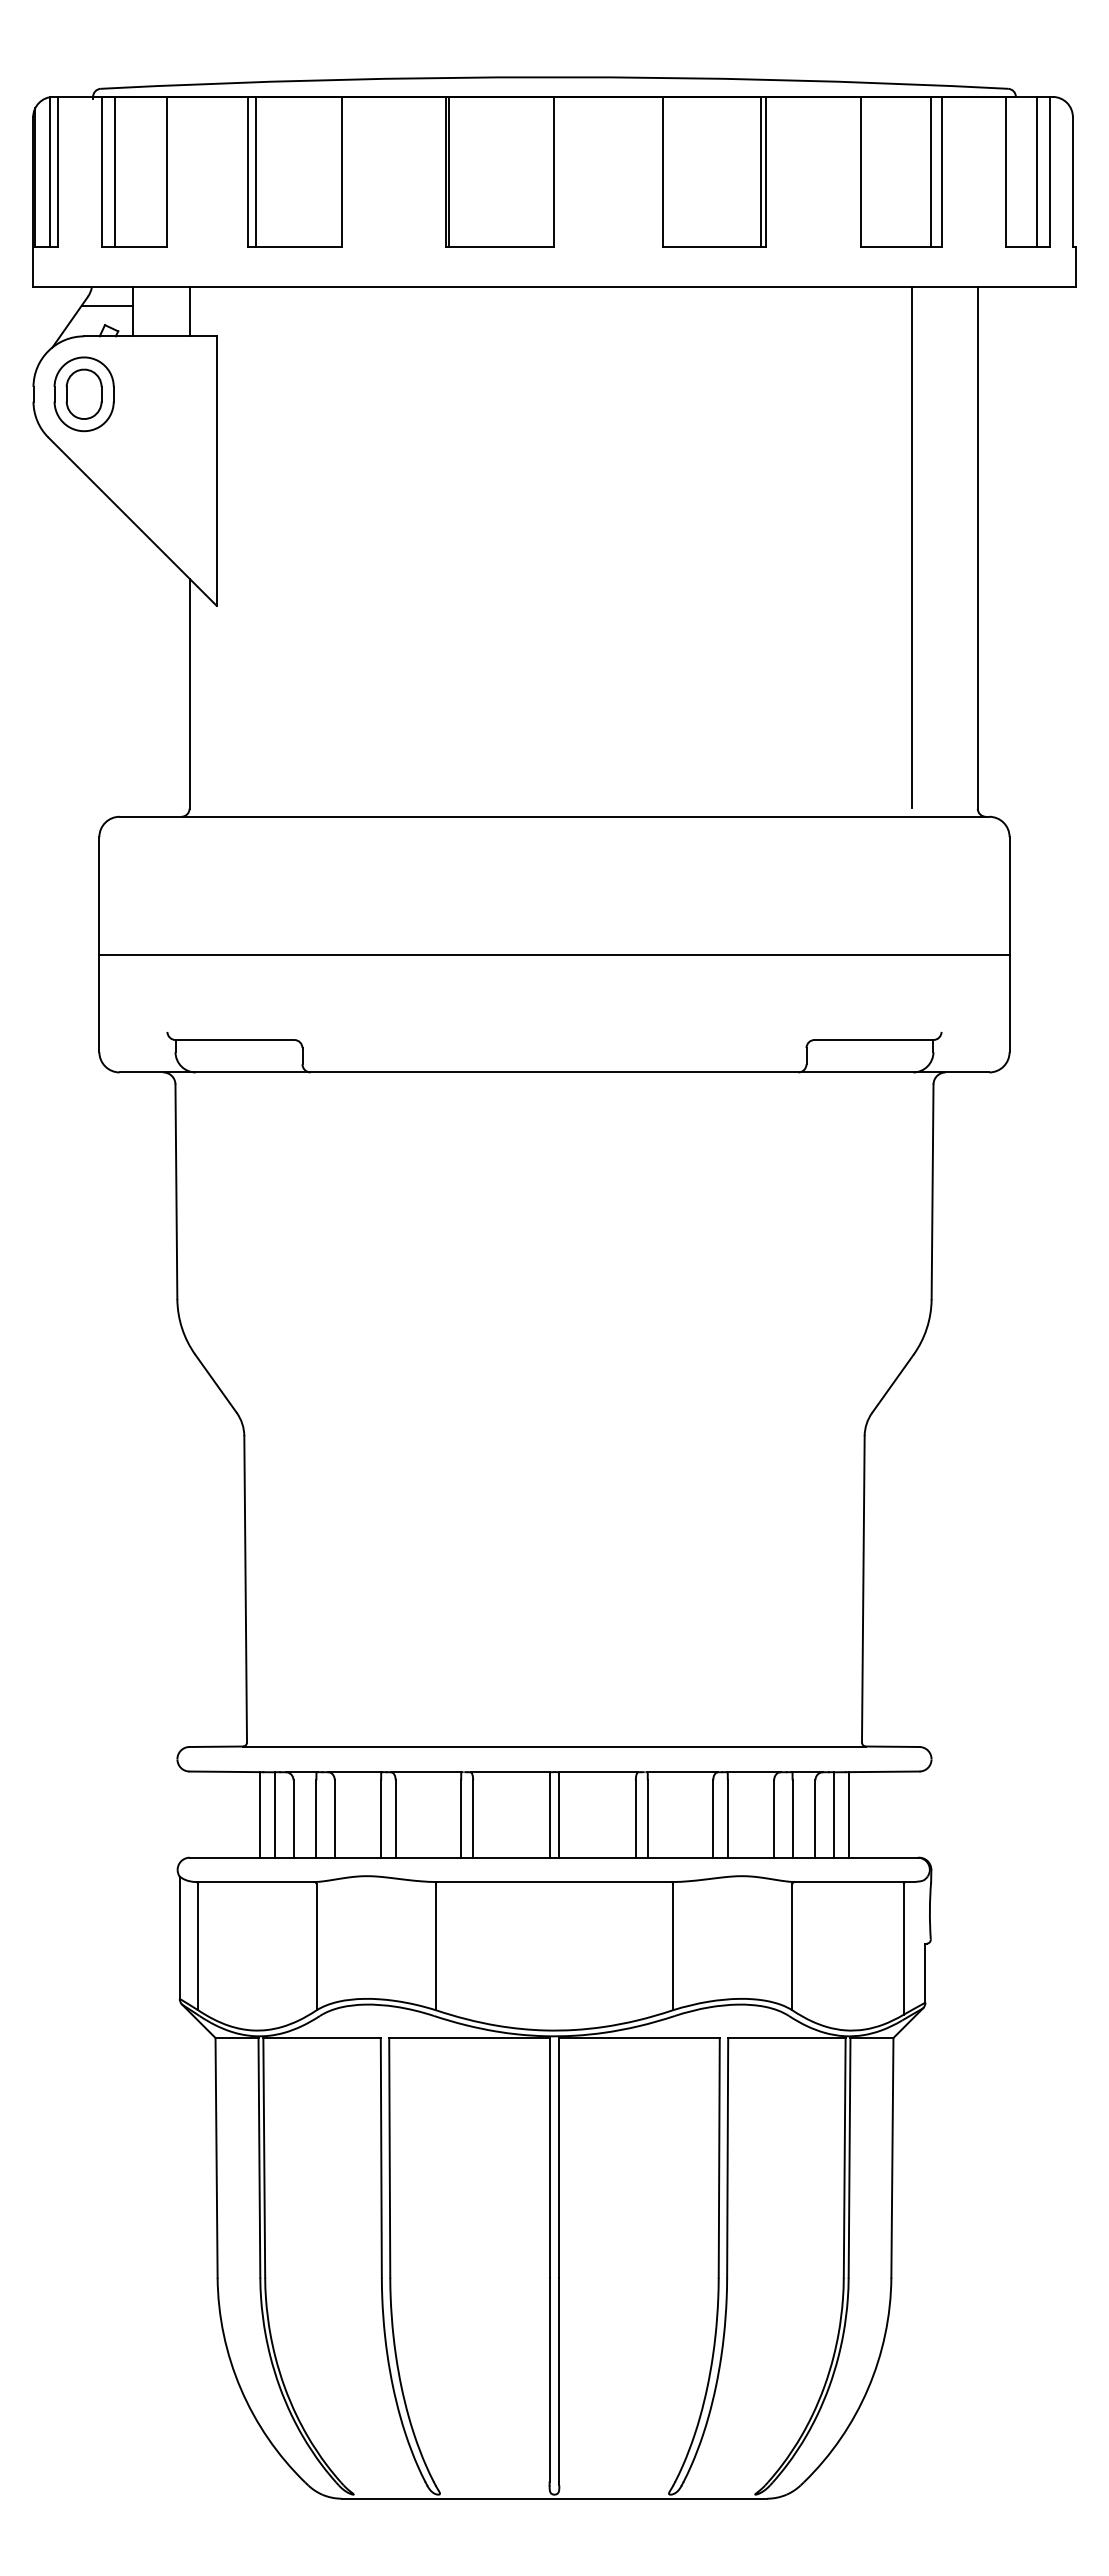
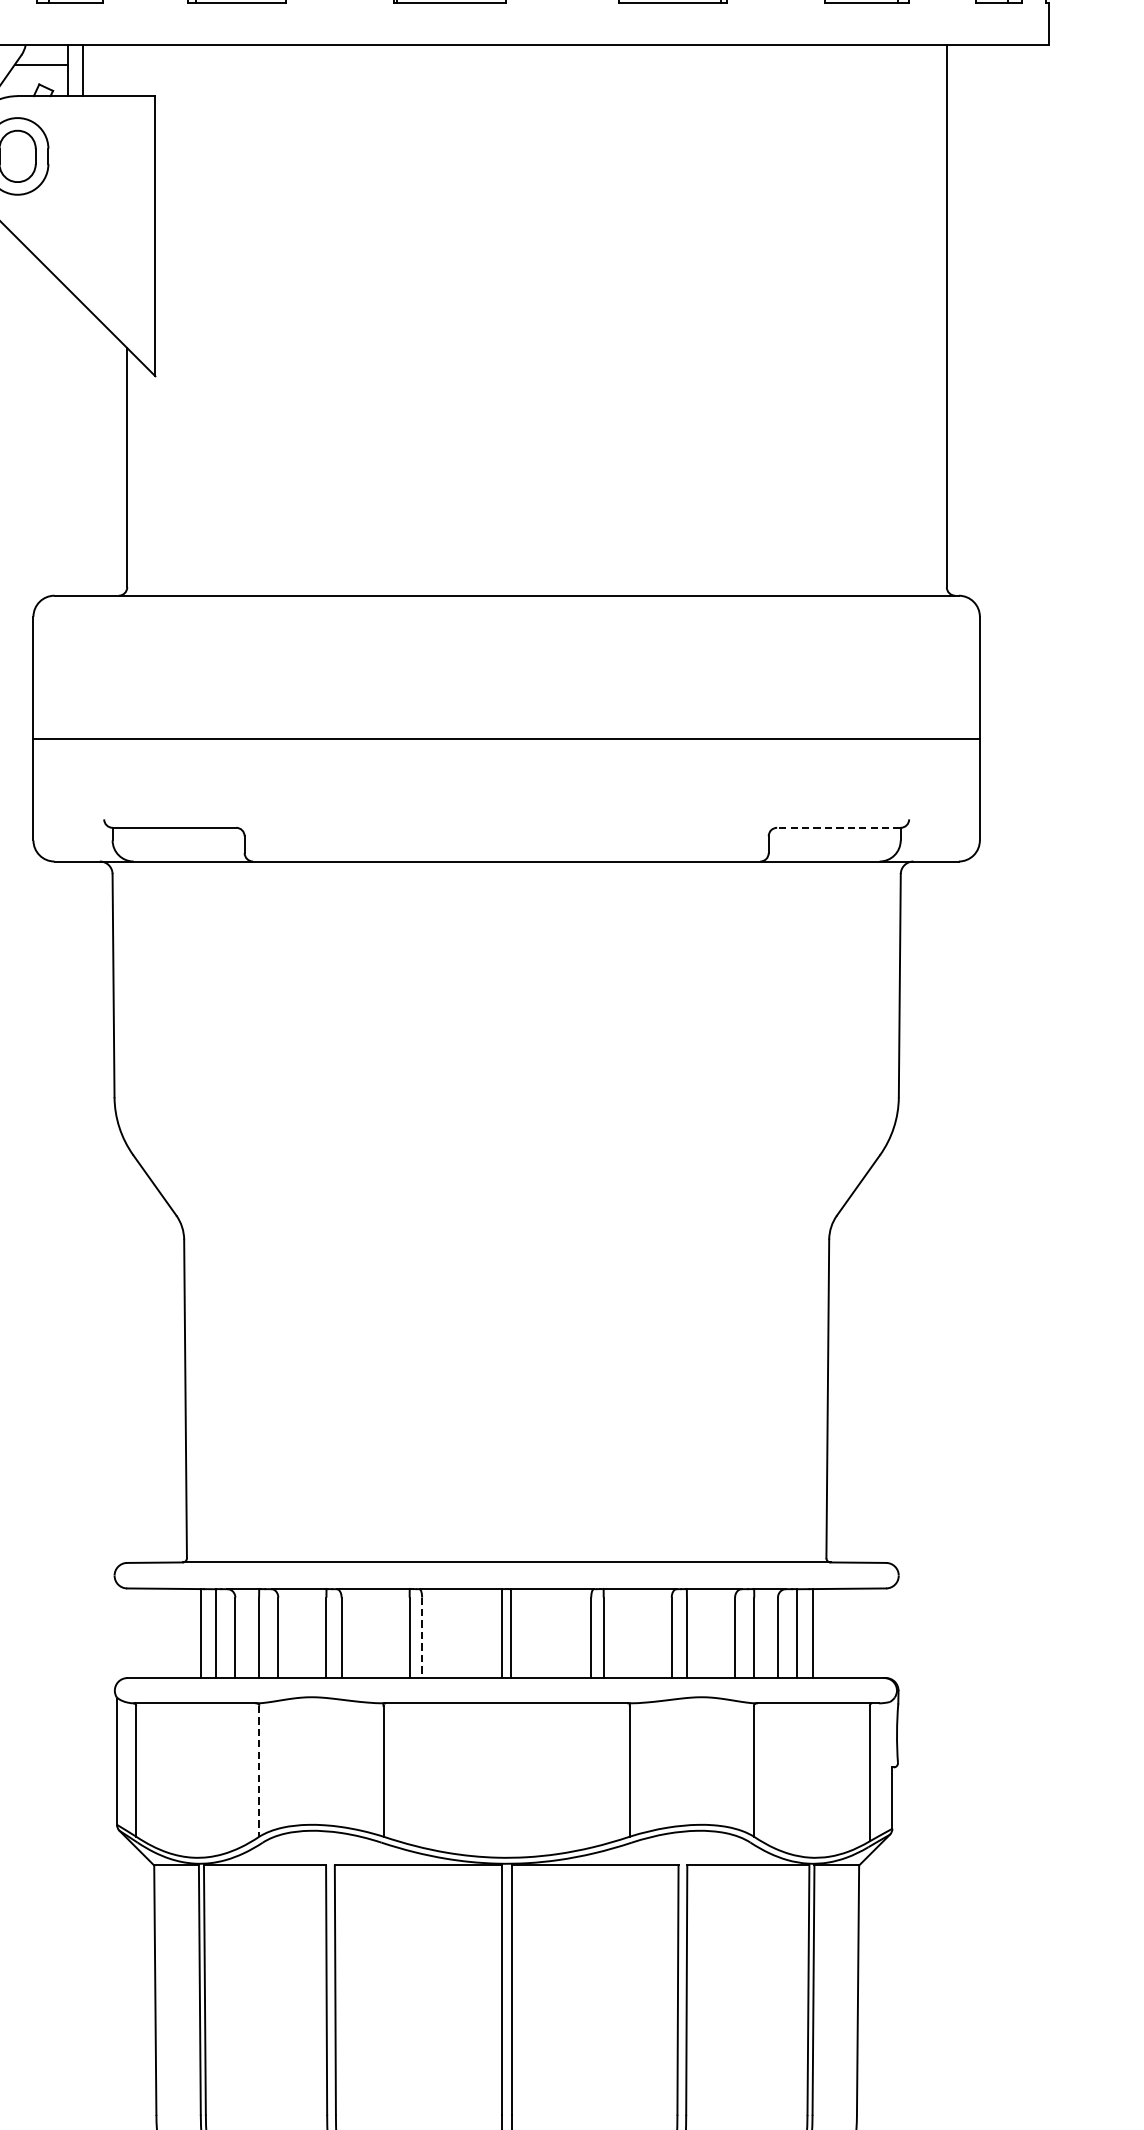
line: (189, 311) -> (82, 70), moved
line: (912, 547) -> (878, 315), removed
line: (873, 1040) -> (838, 828), solid -> dashed
line: (473, 1819) -> (422, 1638), solid -> dashed
line: (316, 1947) -> (259, 1771), solid -> dashed

